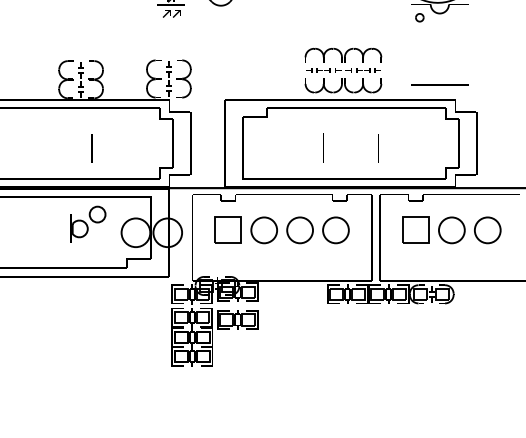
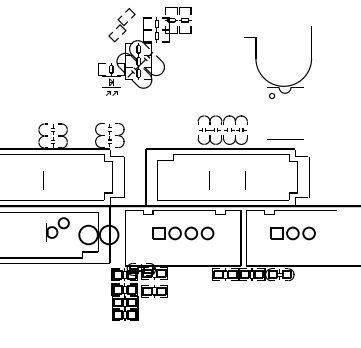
line: (92, 148) -> (43, 180), moved
part: (282, 230) -> (183, 233), size x0.7
part: (451, 230) -> (292, 233), size x0.7

